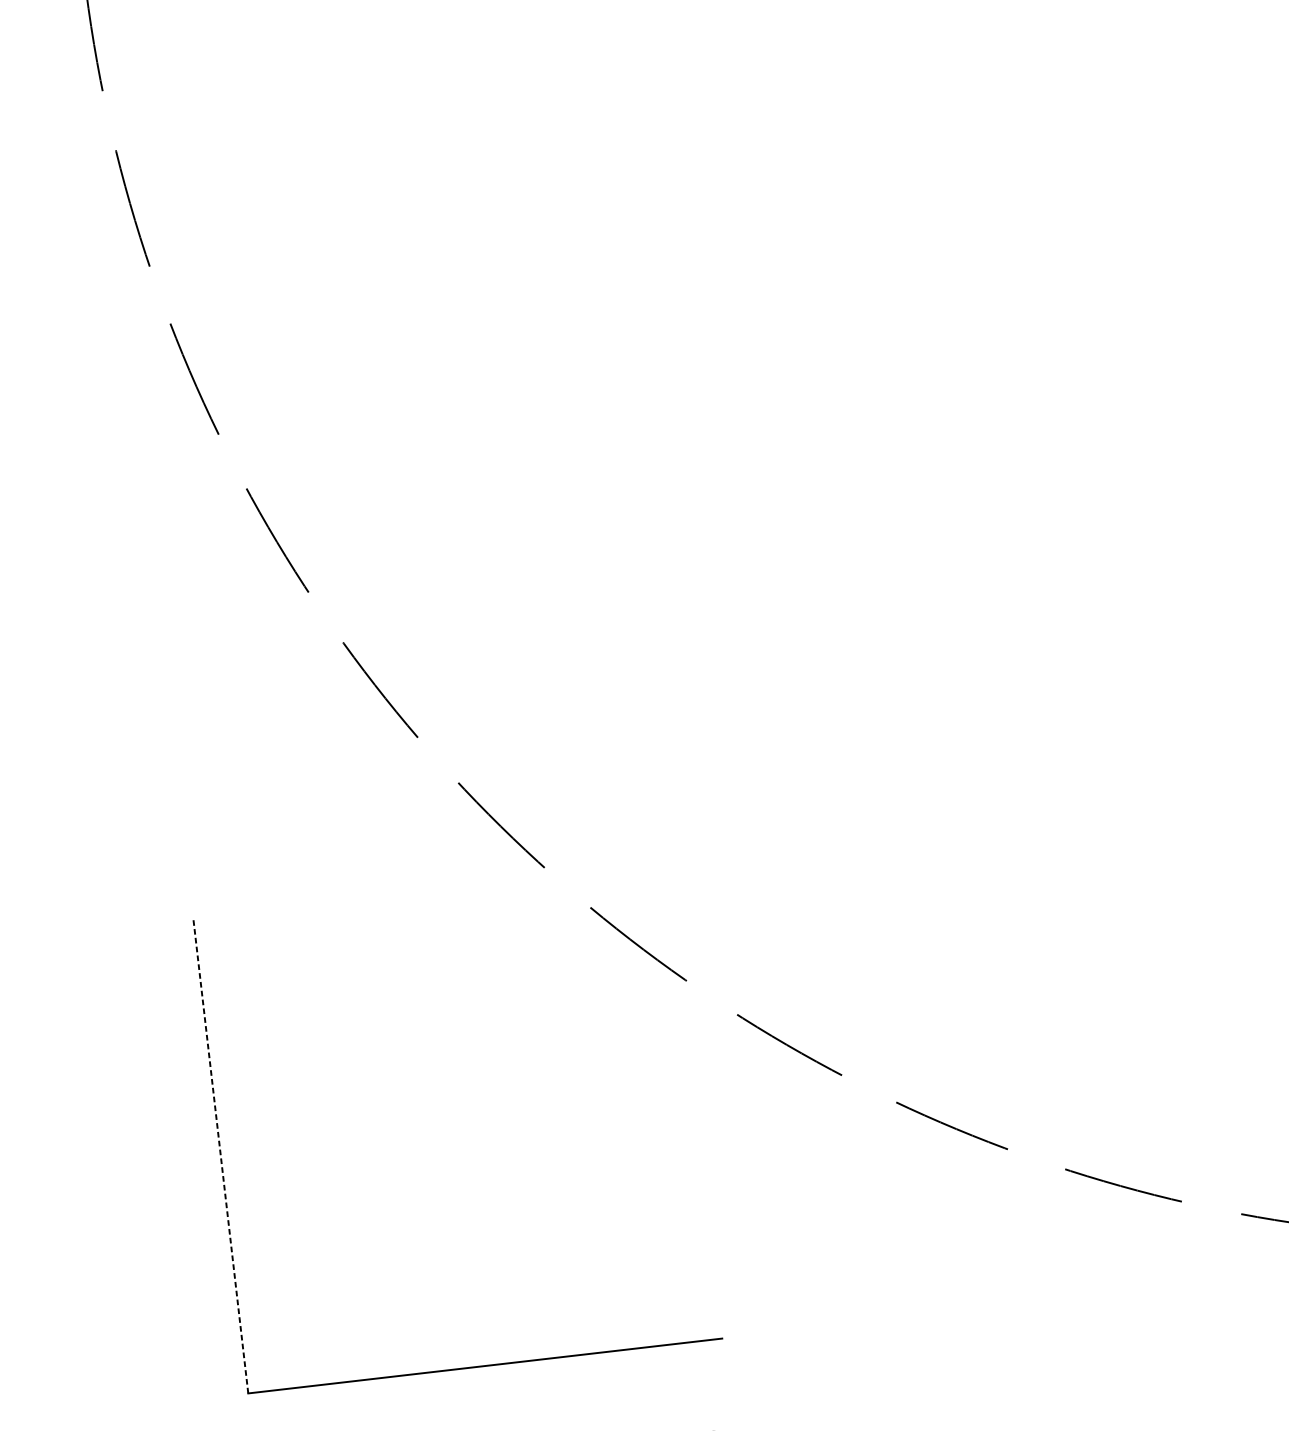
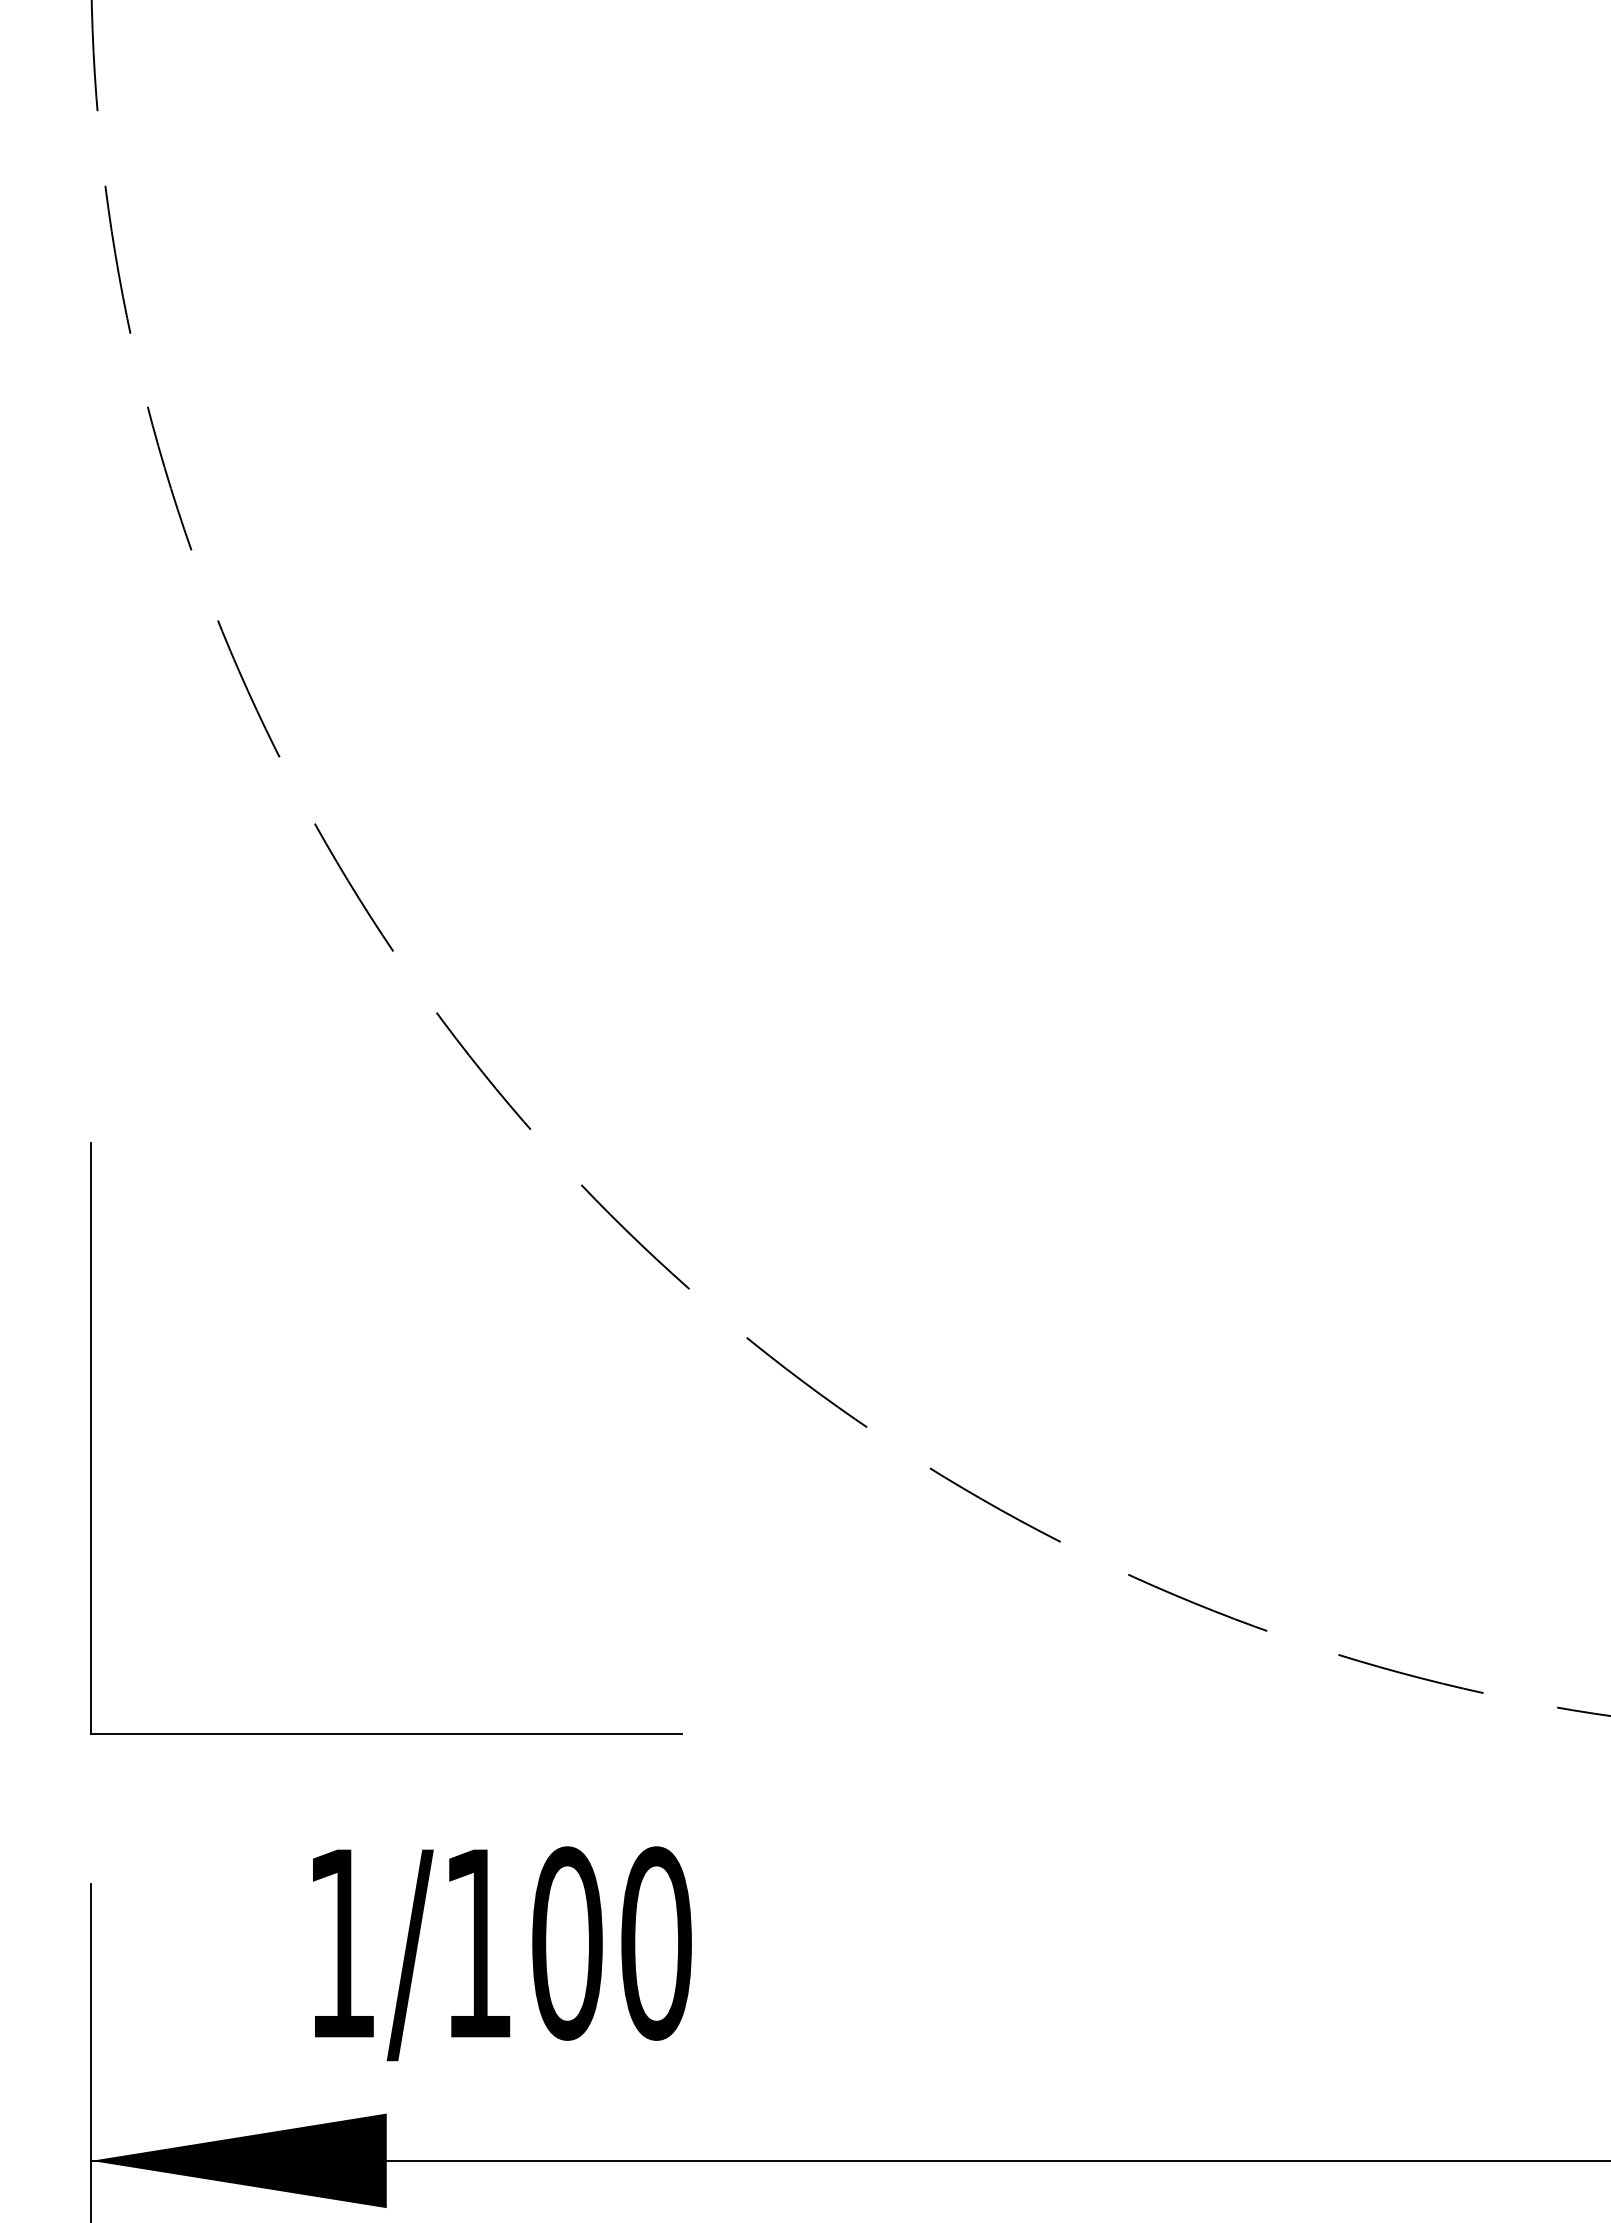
line: (221, 1156) -> (91, 1438), dashed -> solid

